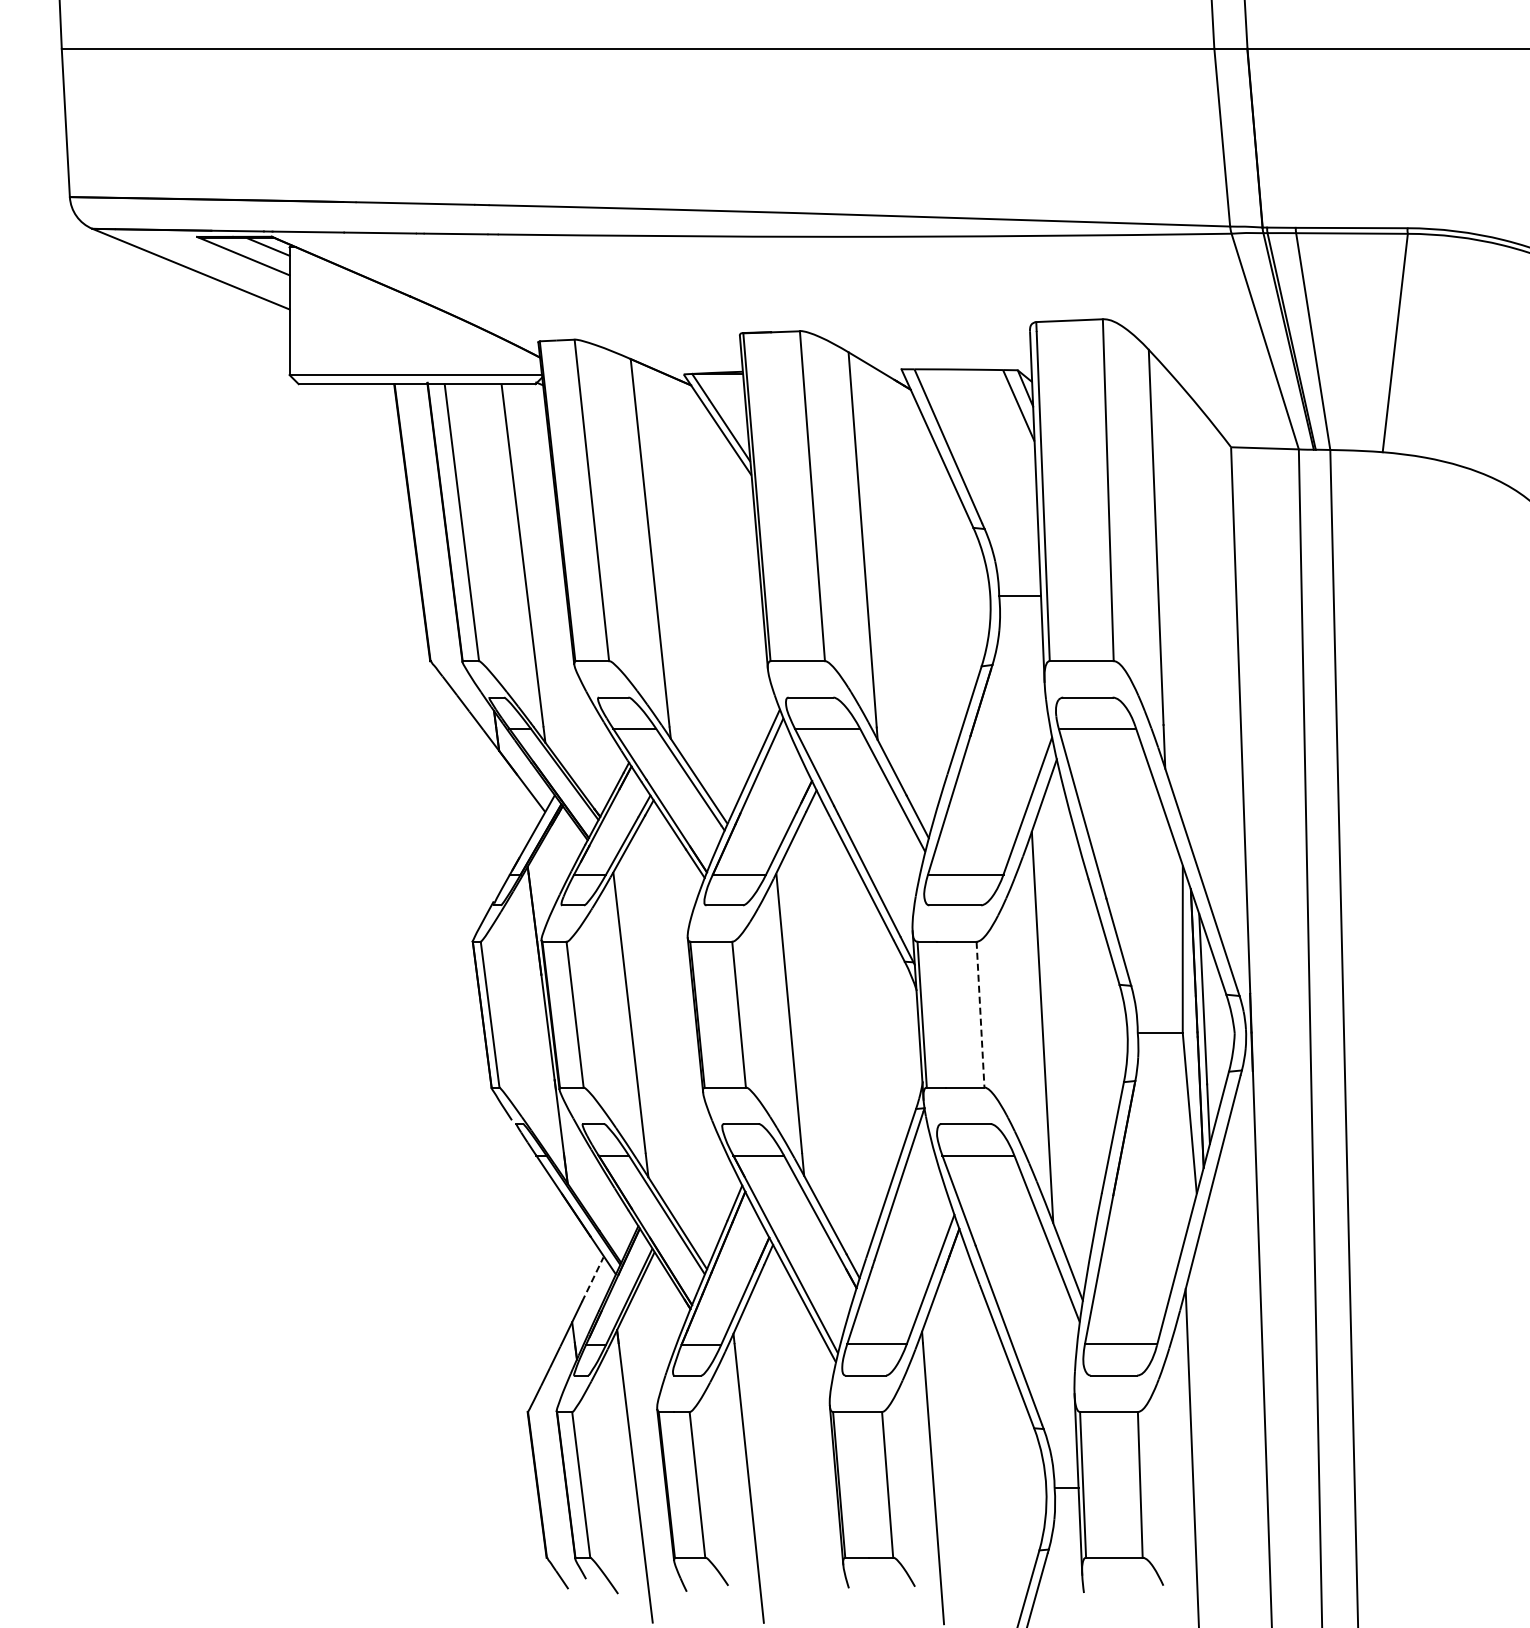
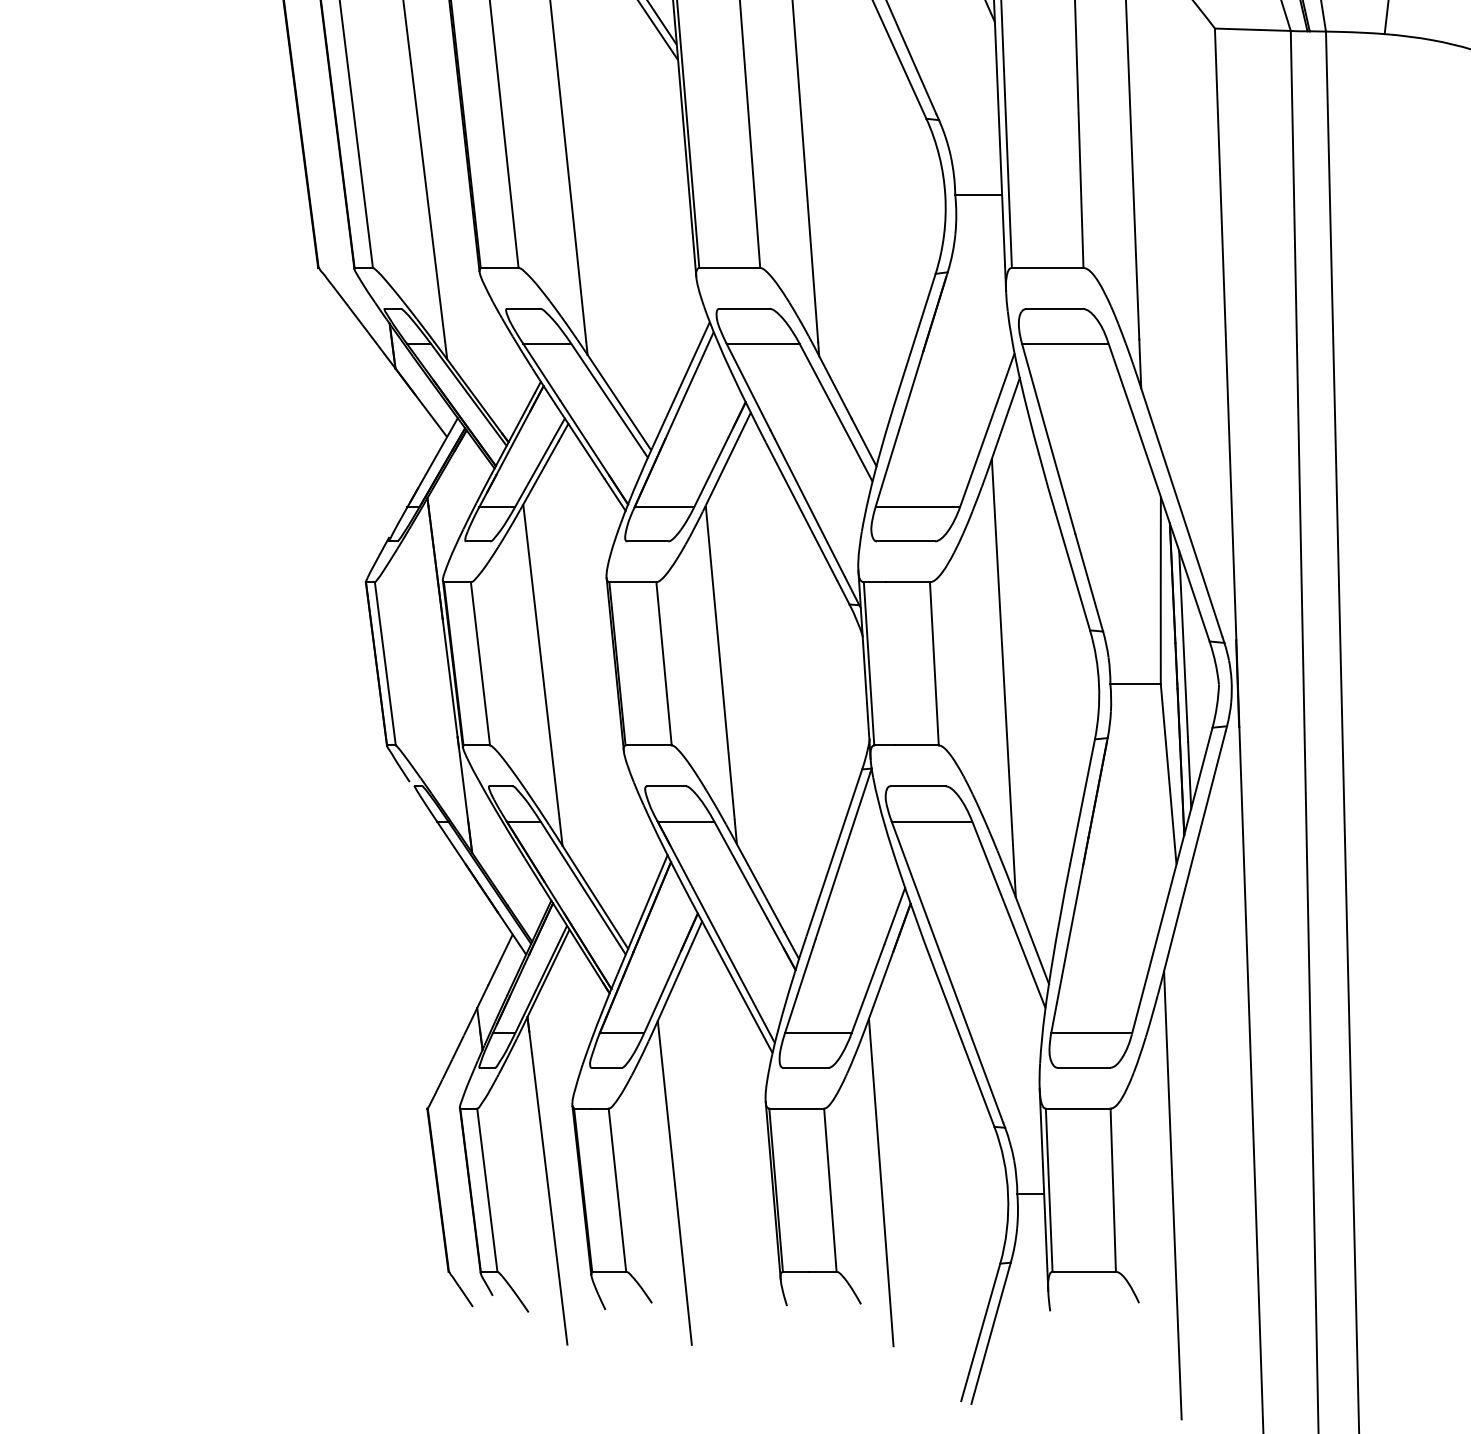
line: (980, 1015) -> (934, 664), dashed -> solid
line: (592, 1279) -> (499, 960), dashed -> solid

